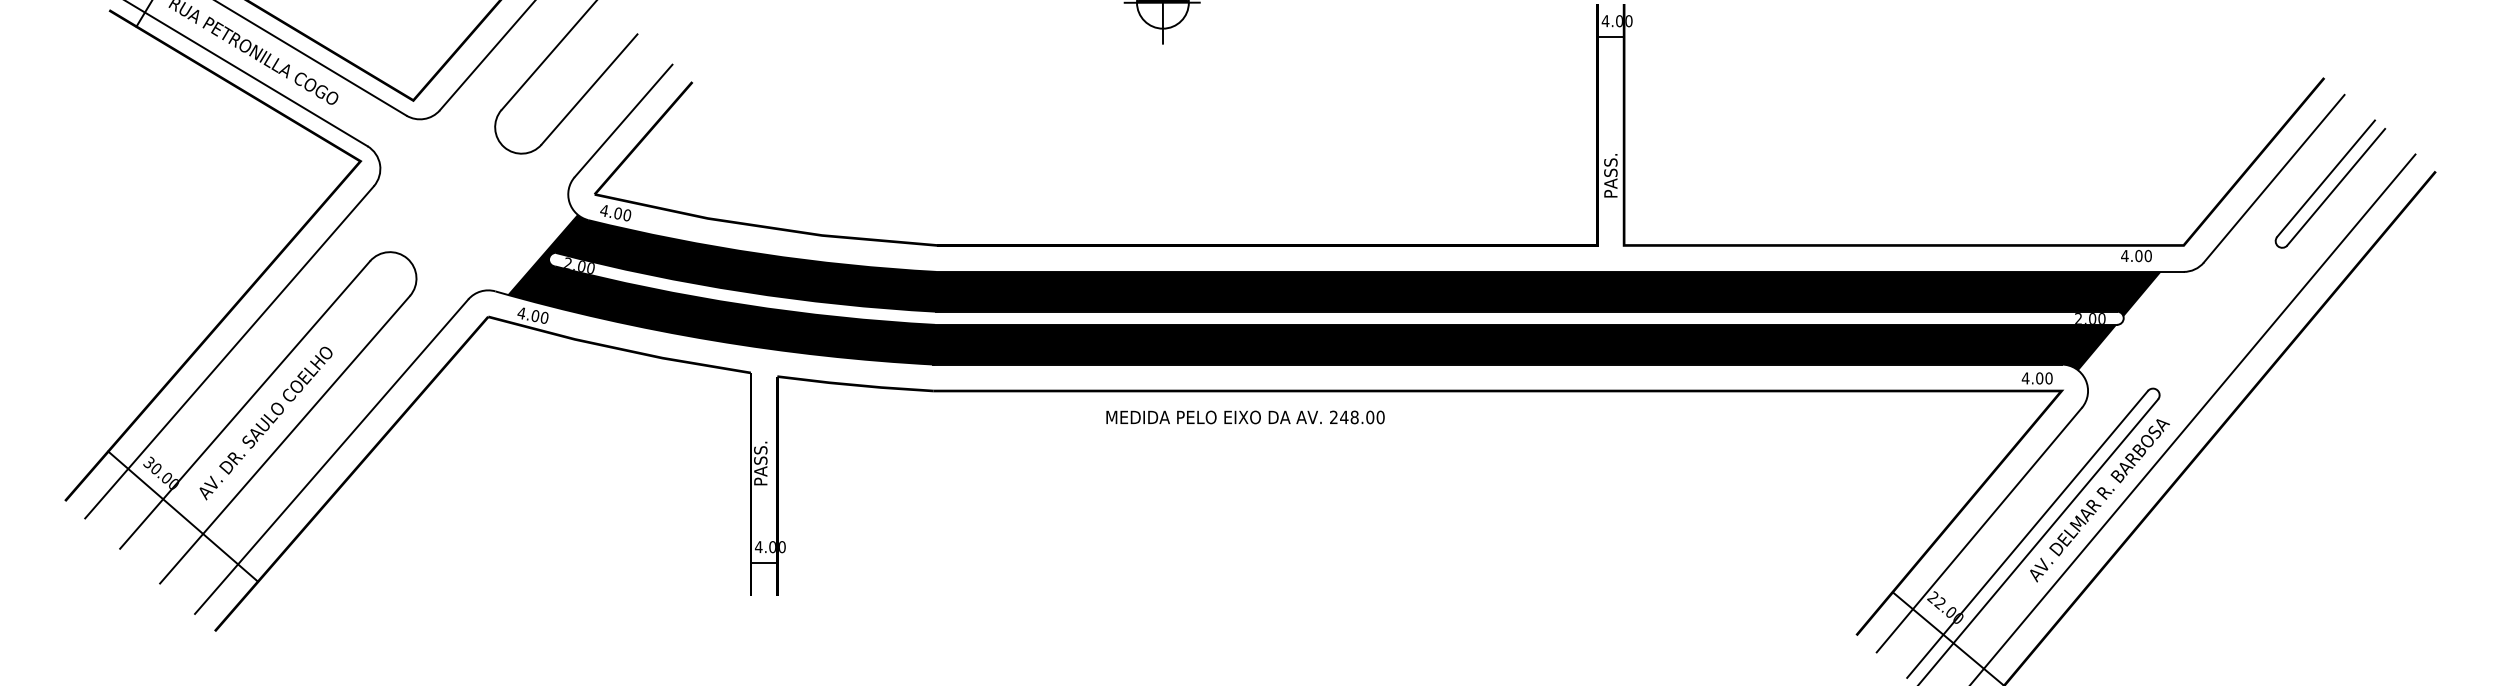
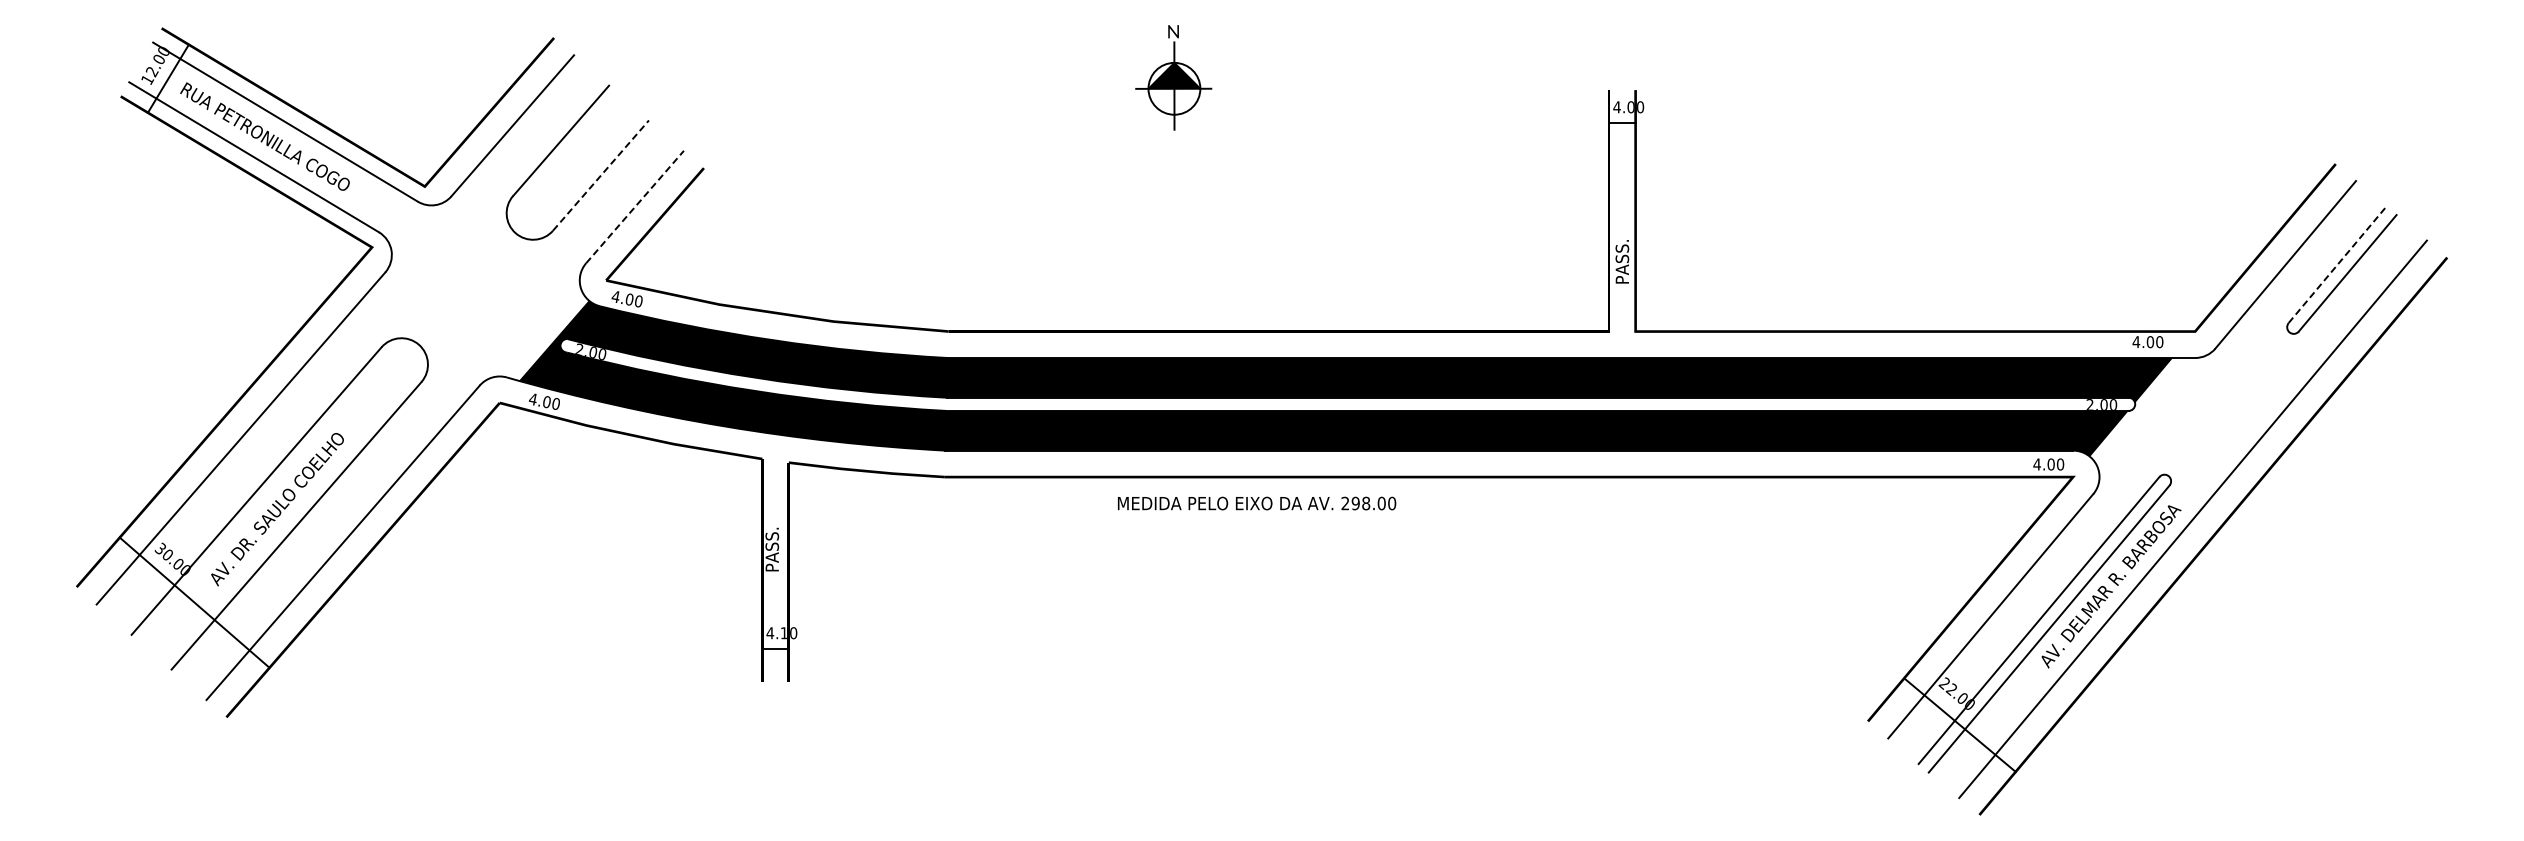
line: (590, 89) -> (601, 175), solid -> dashed
line: (624, 120) -> (635, 206), solid -> dashed
line: (2326, 178) -> (2337, 264), solid -> dashed
text: (1344, 417) -> (1355, 503), 248.00 -> 298.00
text: (772, 547) -> (783, 633), 4.00 -> 4.10

